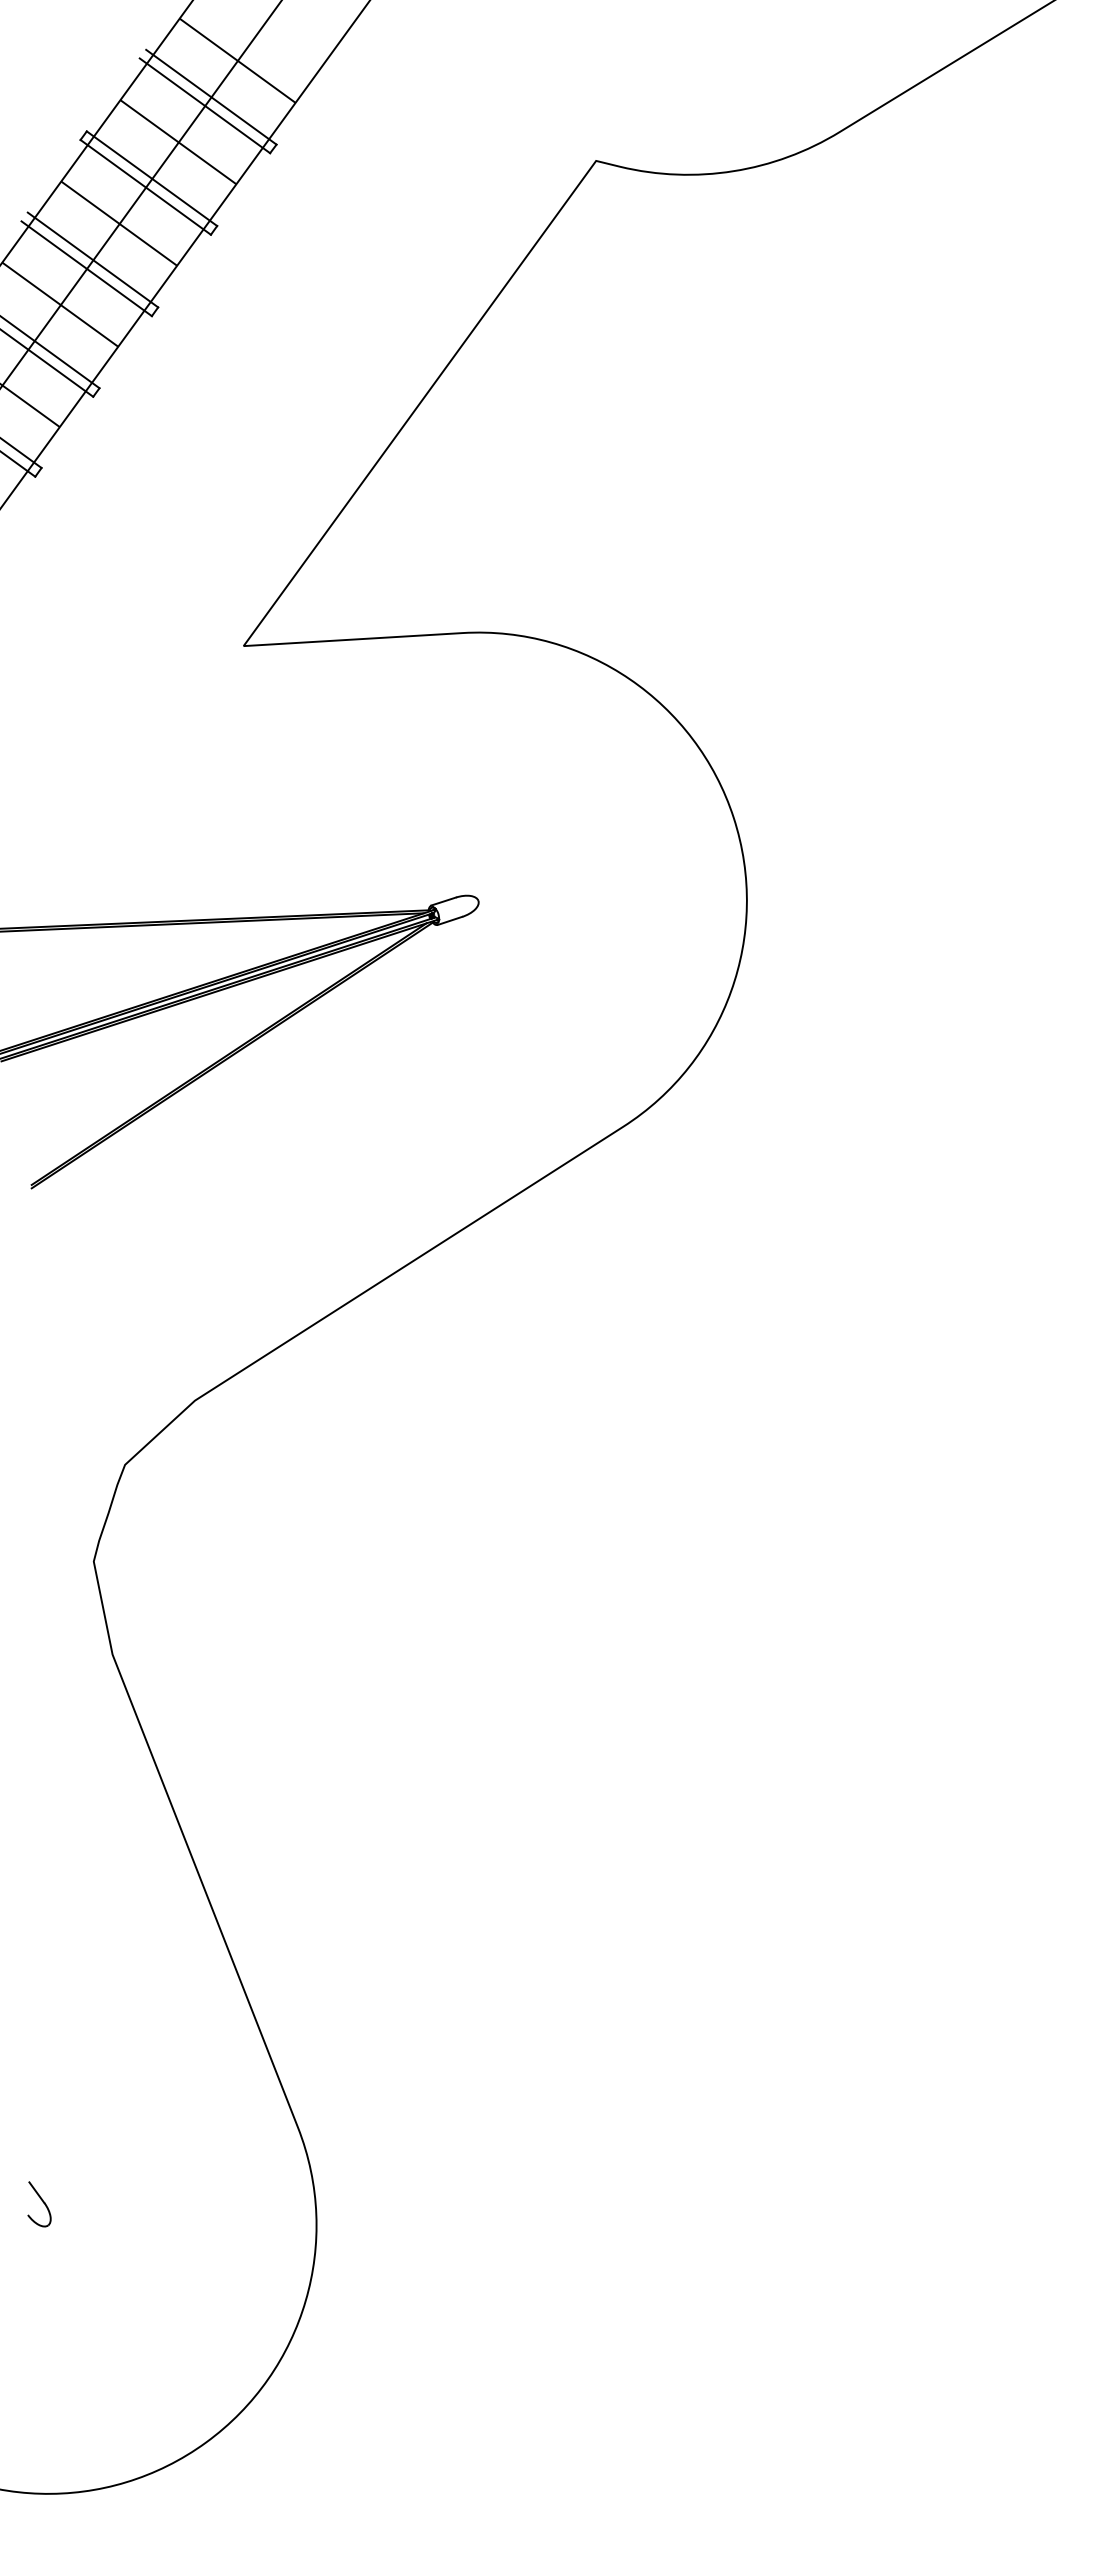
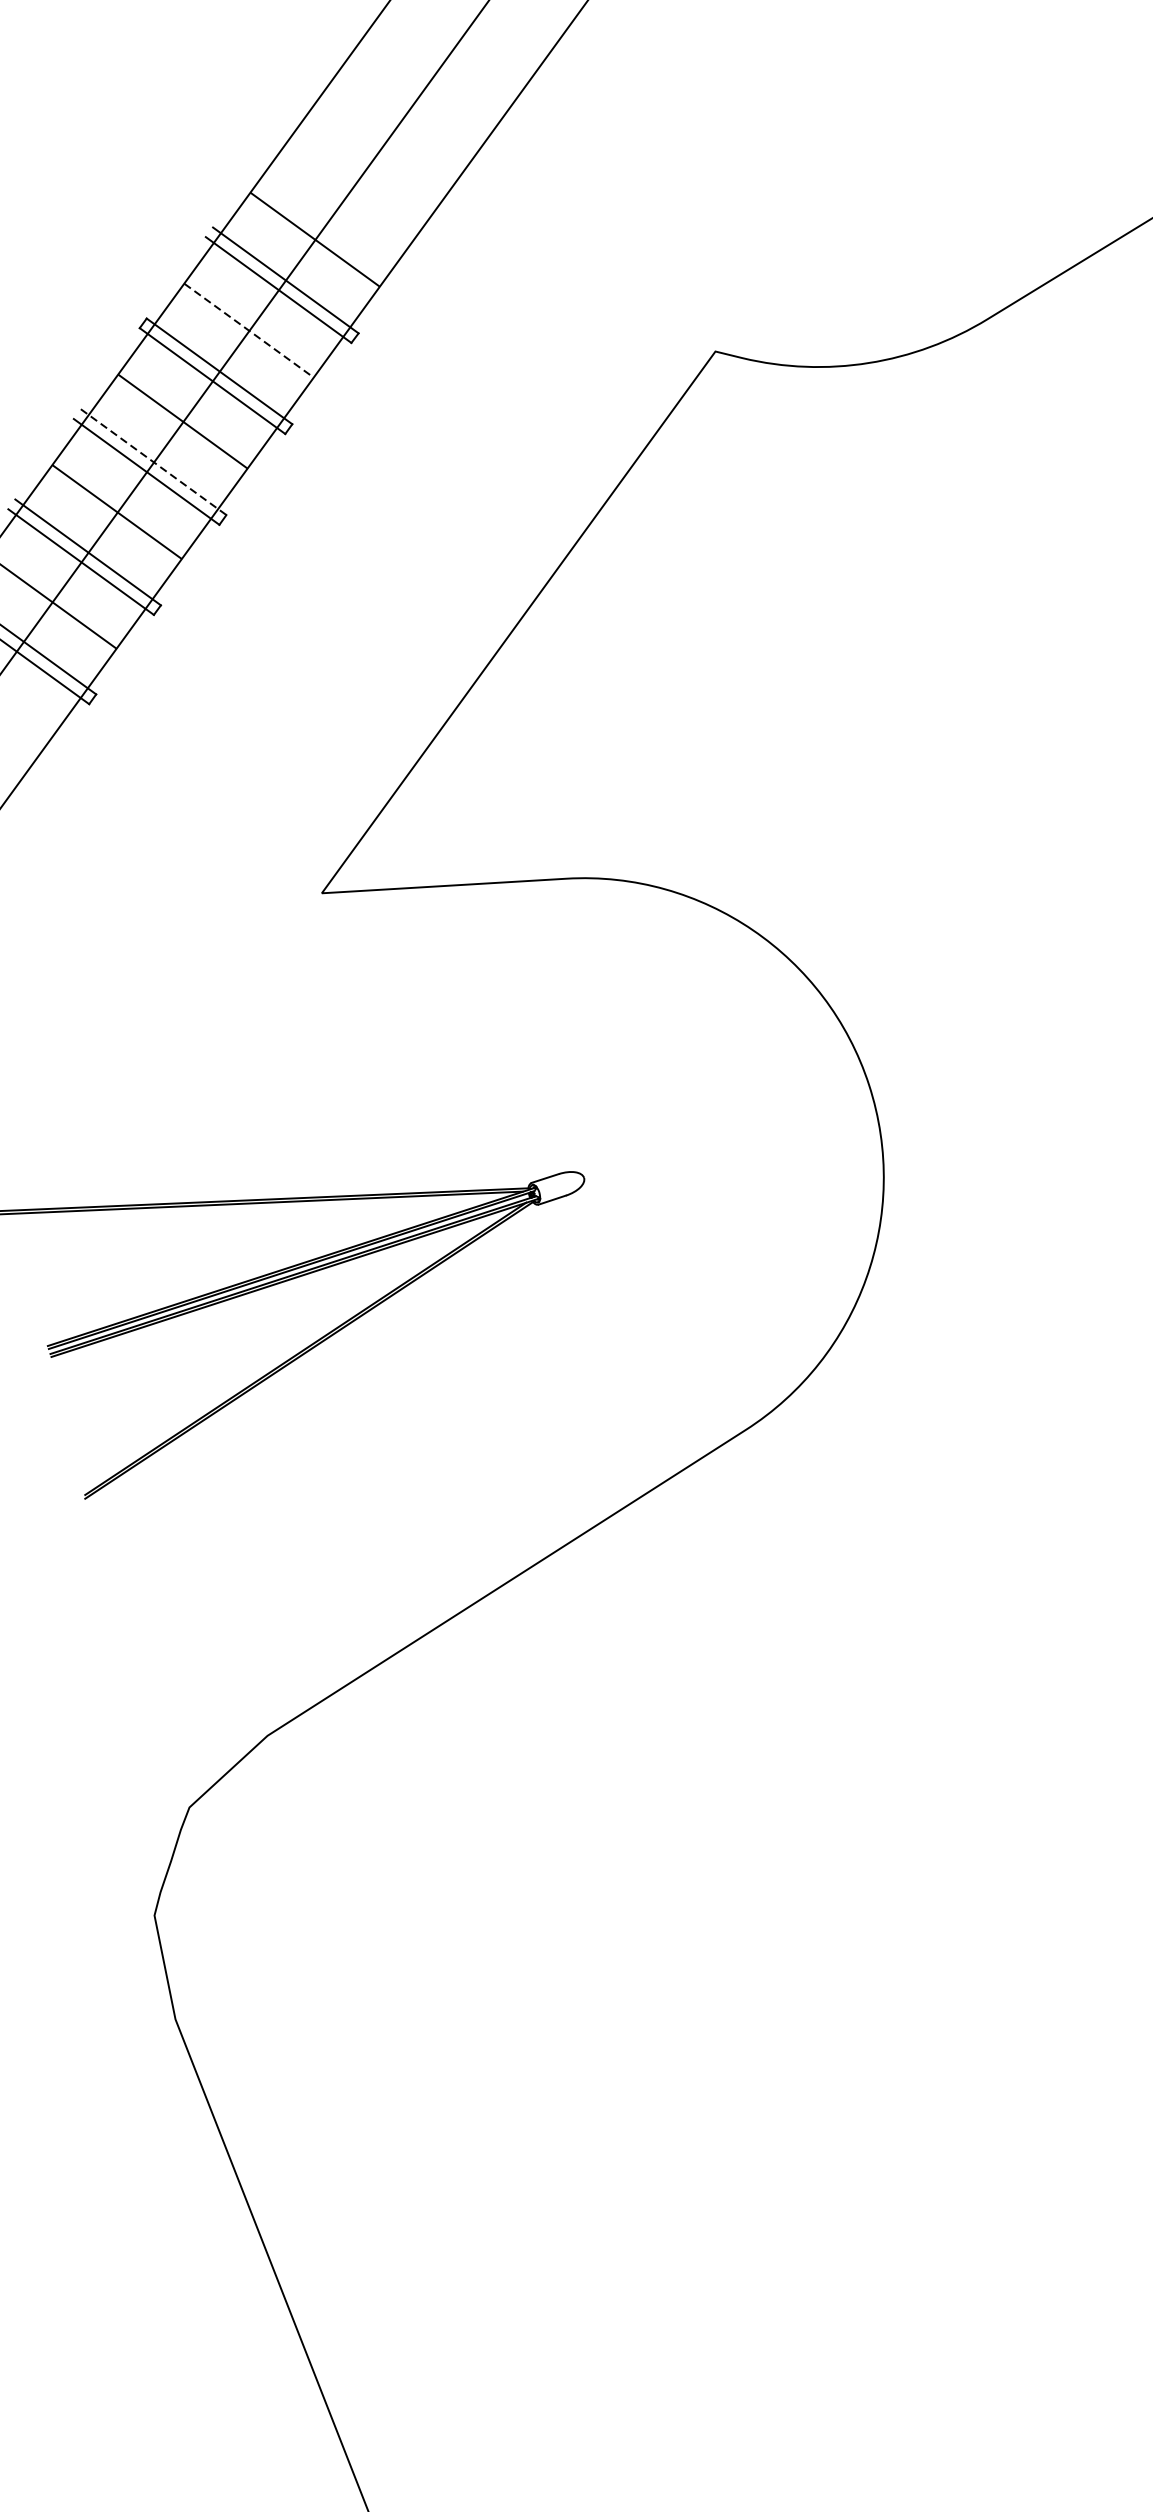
line: (178, 142) -> (249, 330), solid -> dashed
line: (93, 260) -> (154, 462), solid -> dashed

